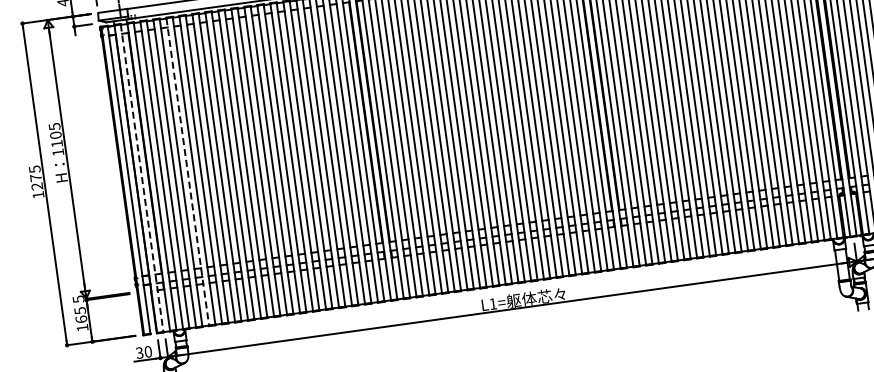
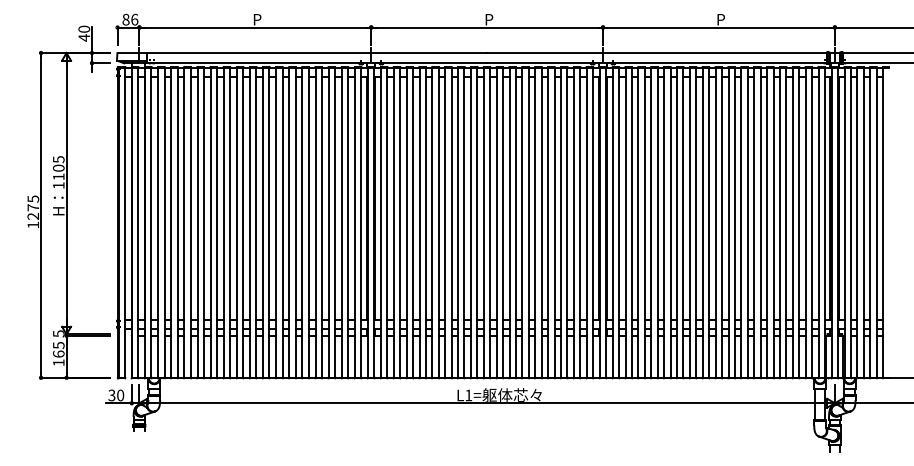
line: (187, 172) -> (184, 223), dashed -> solid
line: (142, 179) -> (138, 223), dashed -> solid

